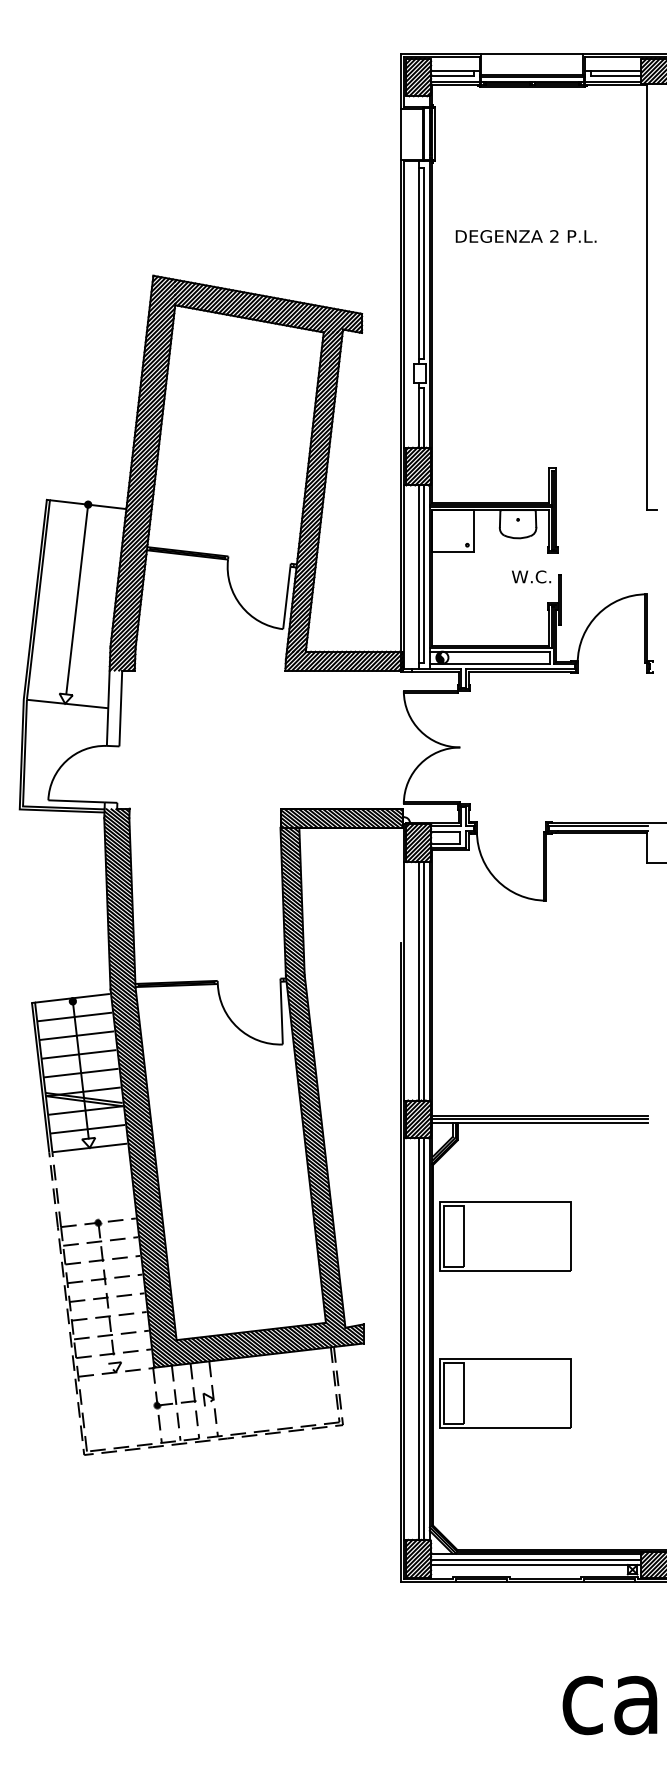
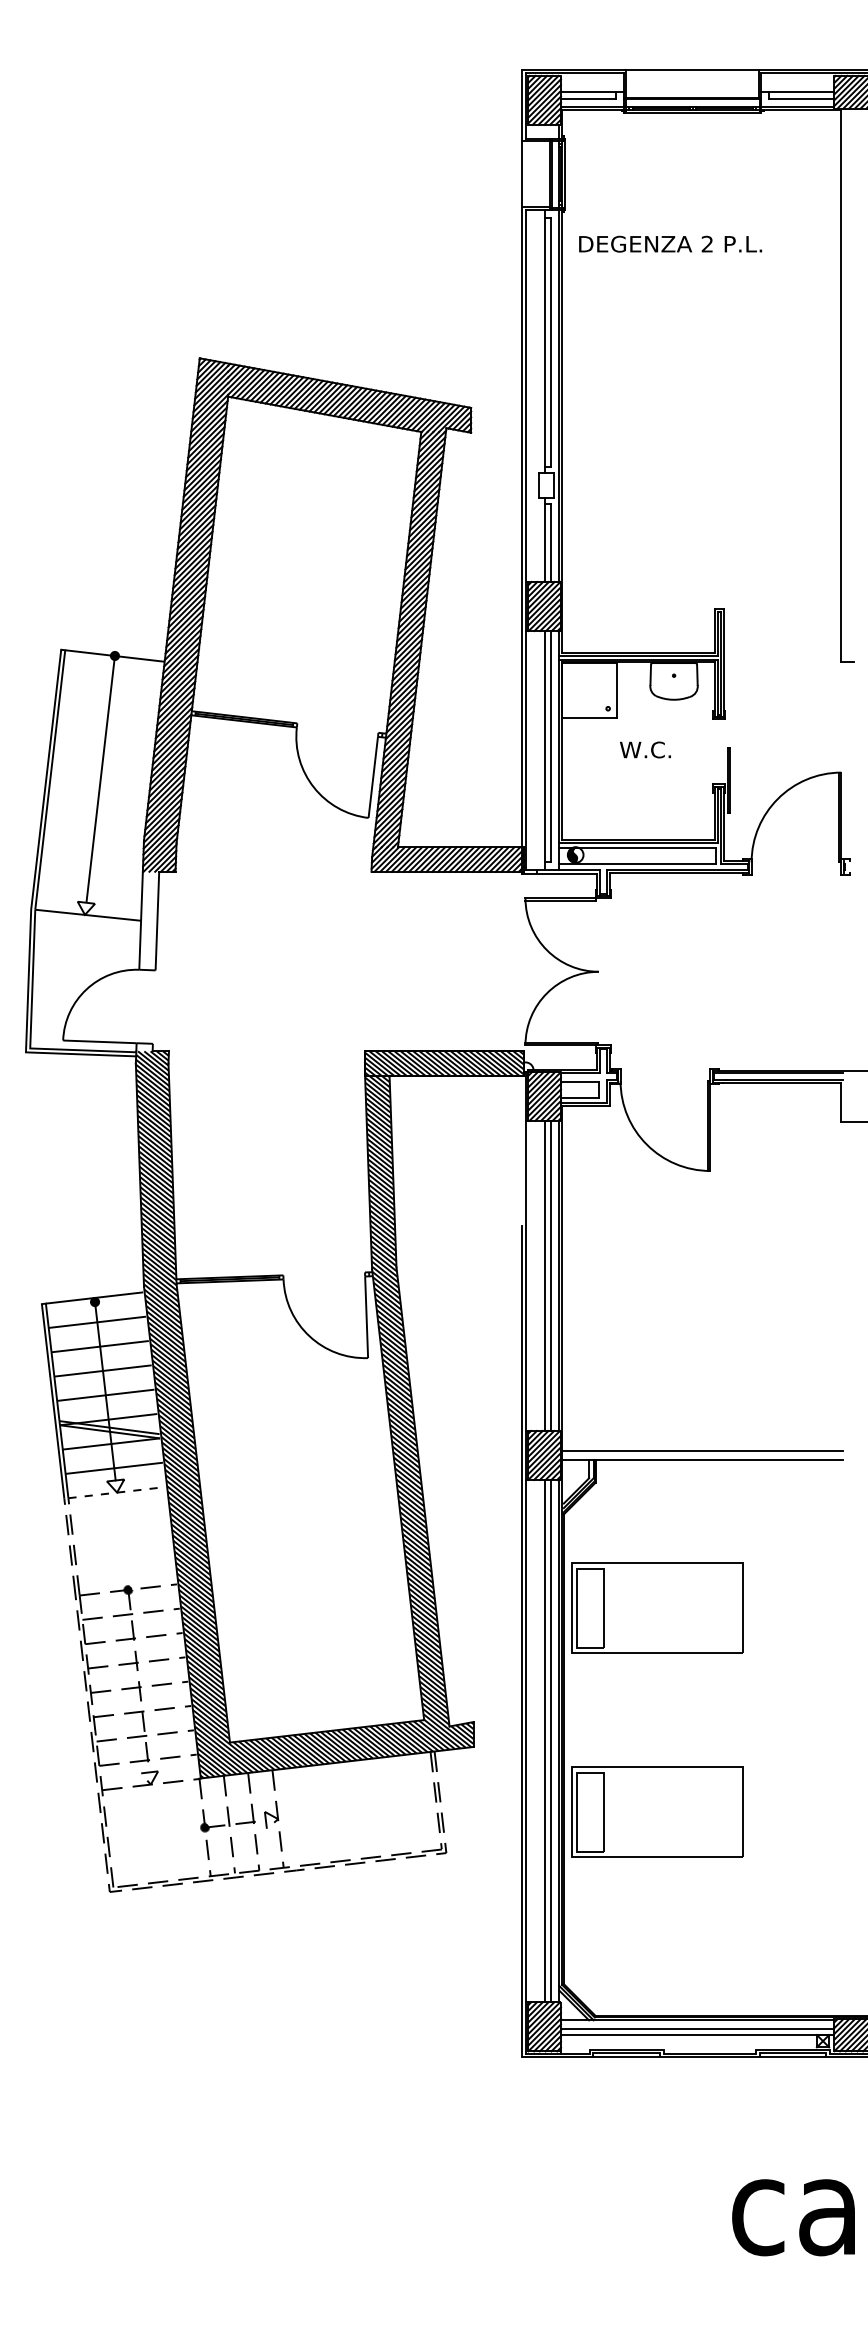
text: (526, 235) -> (670, 243), moved
text: (531, 576) -> (645, 749), moved
line: (539, 1119) -> (702, 1455), removed
line: (90, 1147) -> (117, 1492), solid -> dashed

